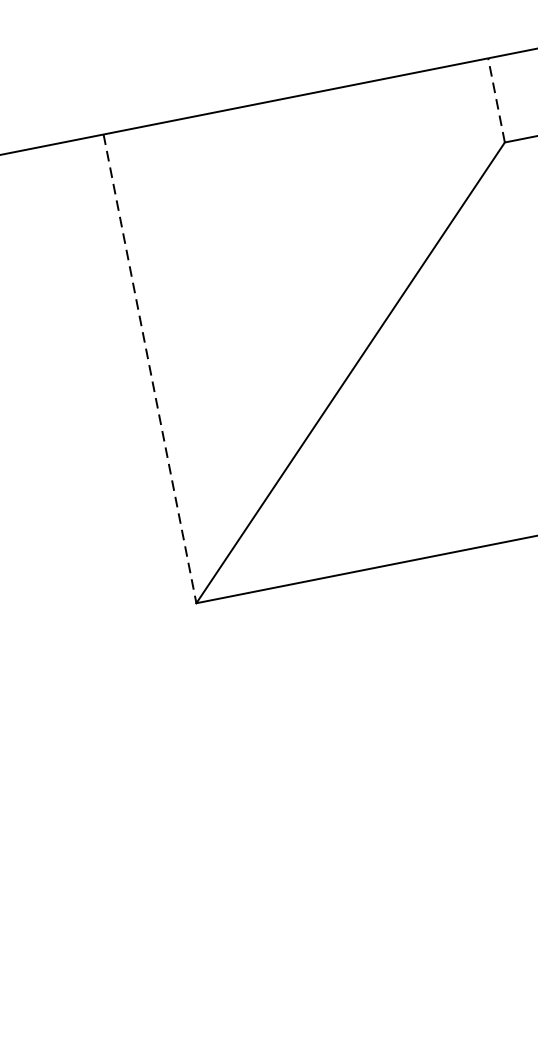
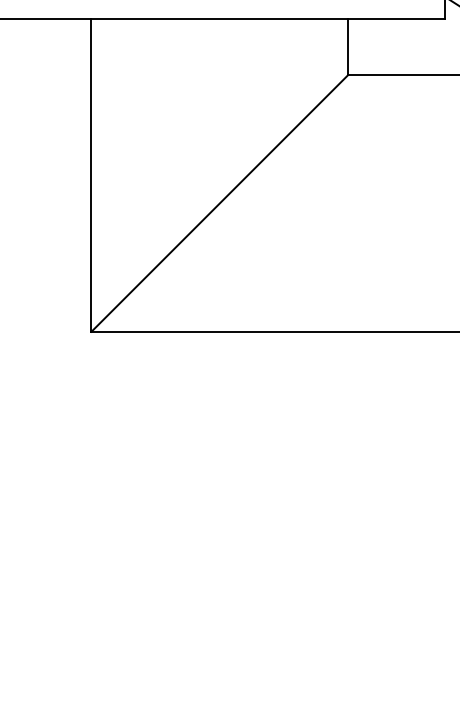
line: (496, 99) -> (348, 46), dashed -> solid
line: (150, 369) -> (91, 175), dashed -> solid

